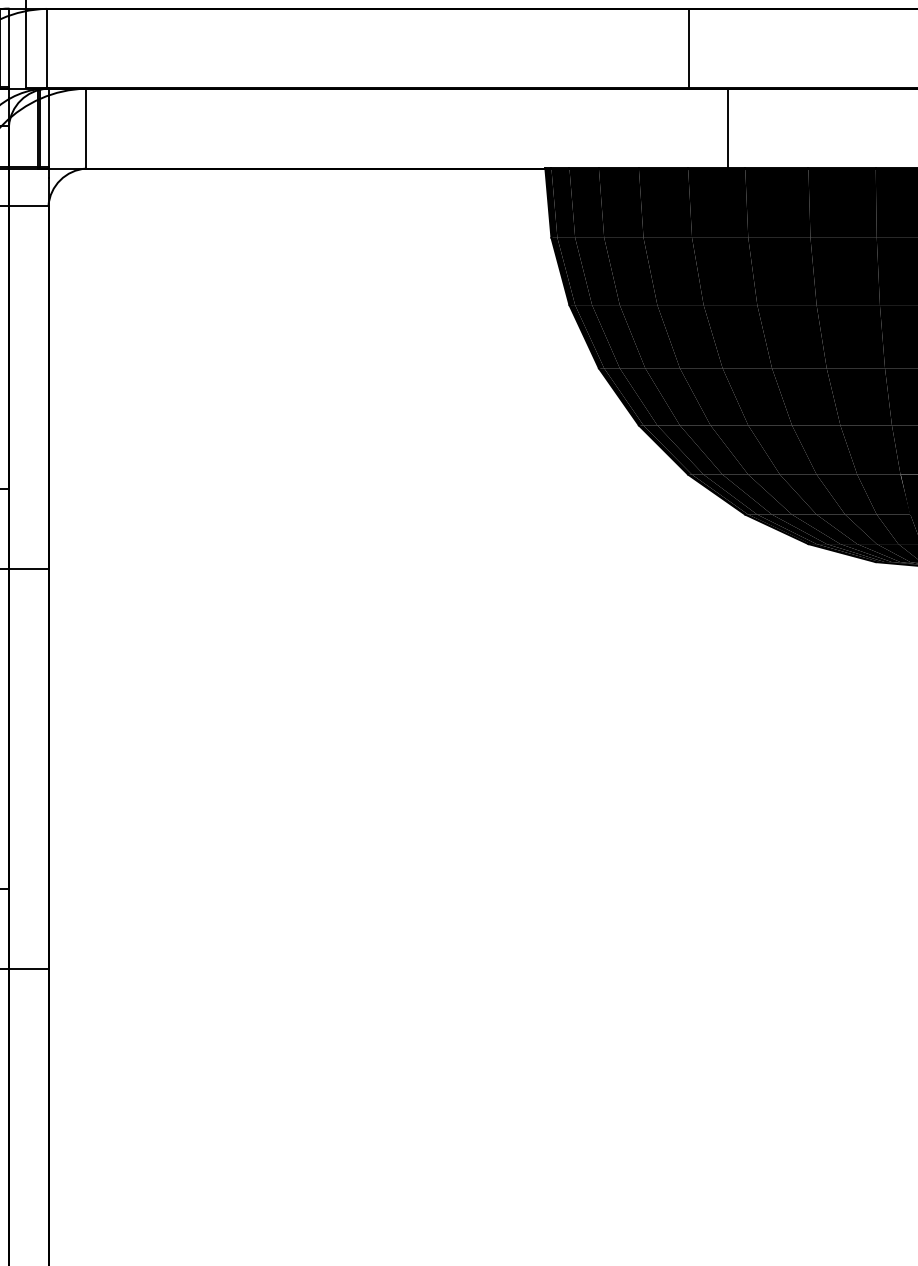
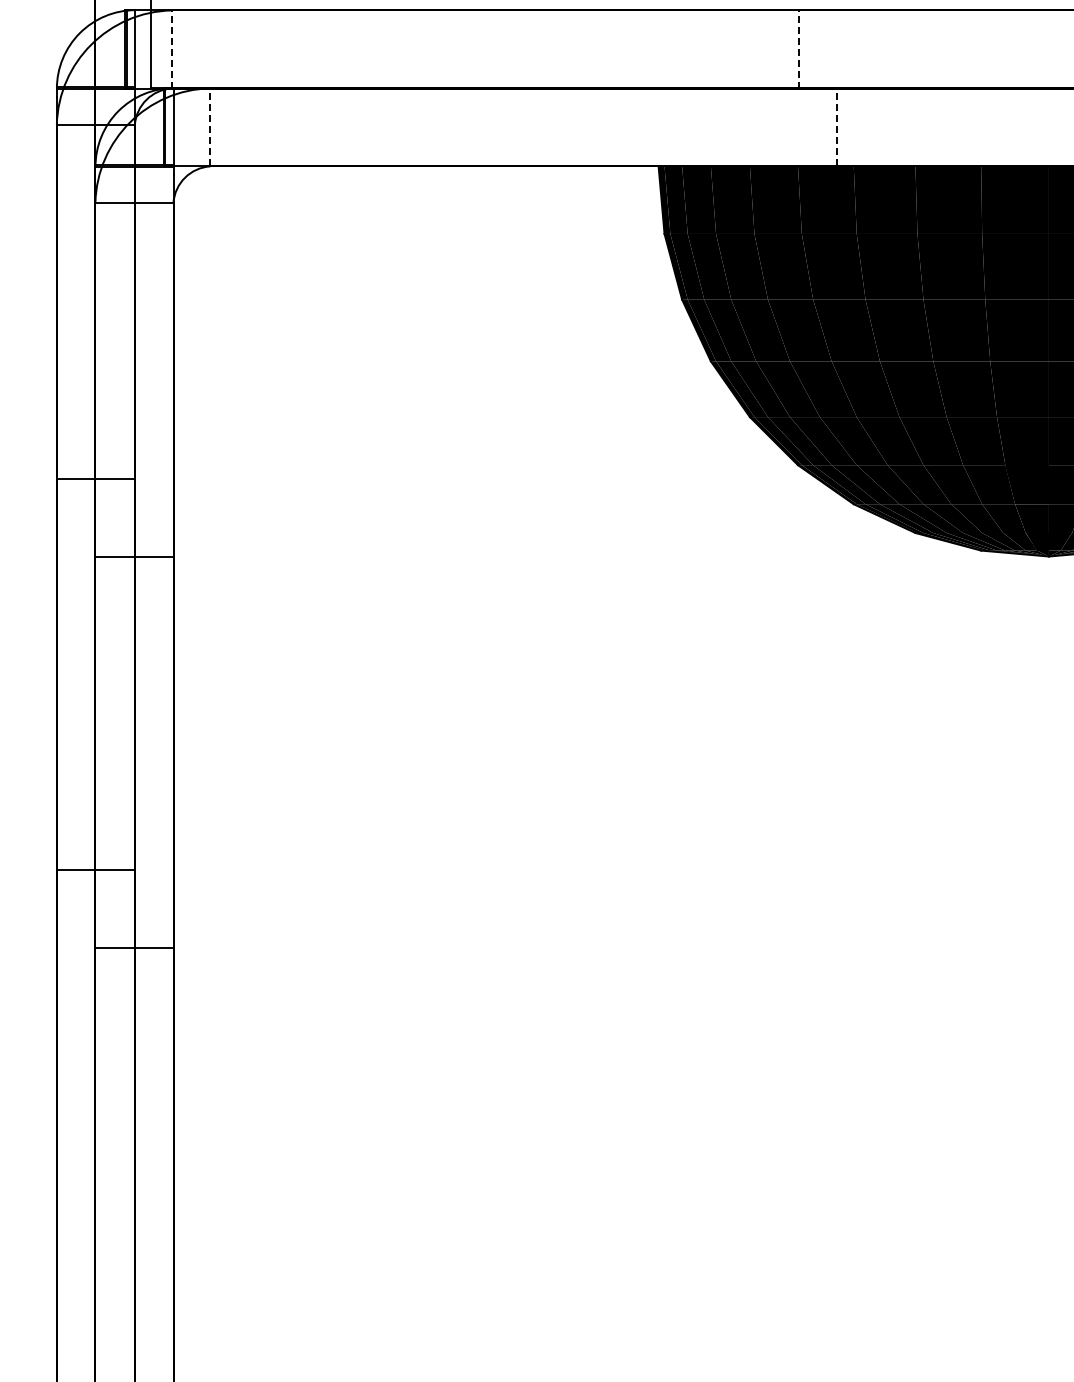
line: (46, 47) -> (171, 48), solid -> dashed
line: (688, 47) -> (798, 48), solid -> dashed
line: (86, 127) -> (210, 126), solid -> dashed
line: (728, 127) -> (837, 126), solid -> dashed

